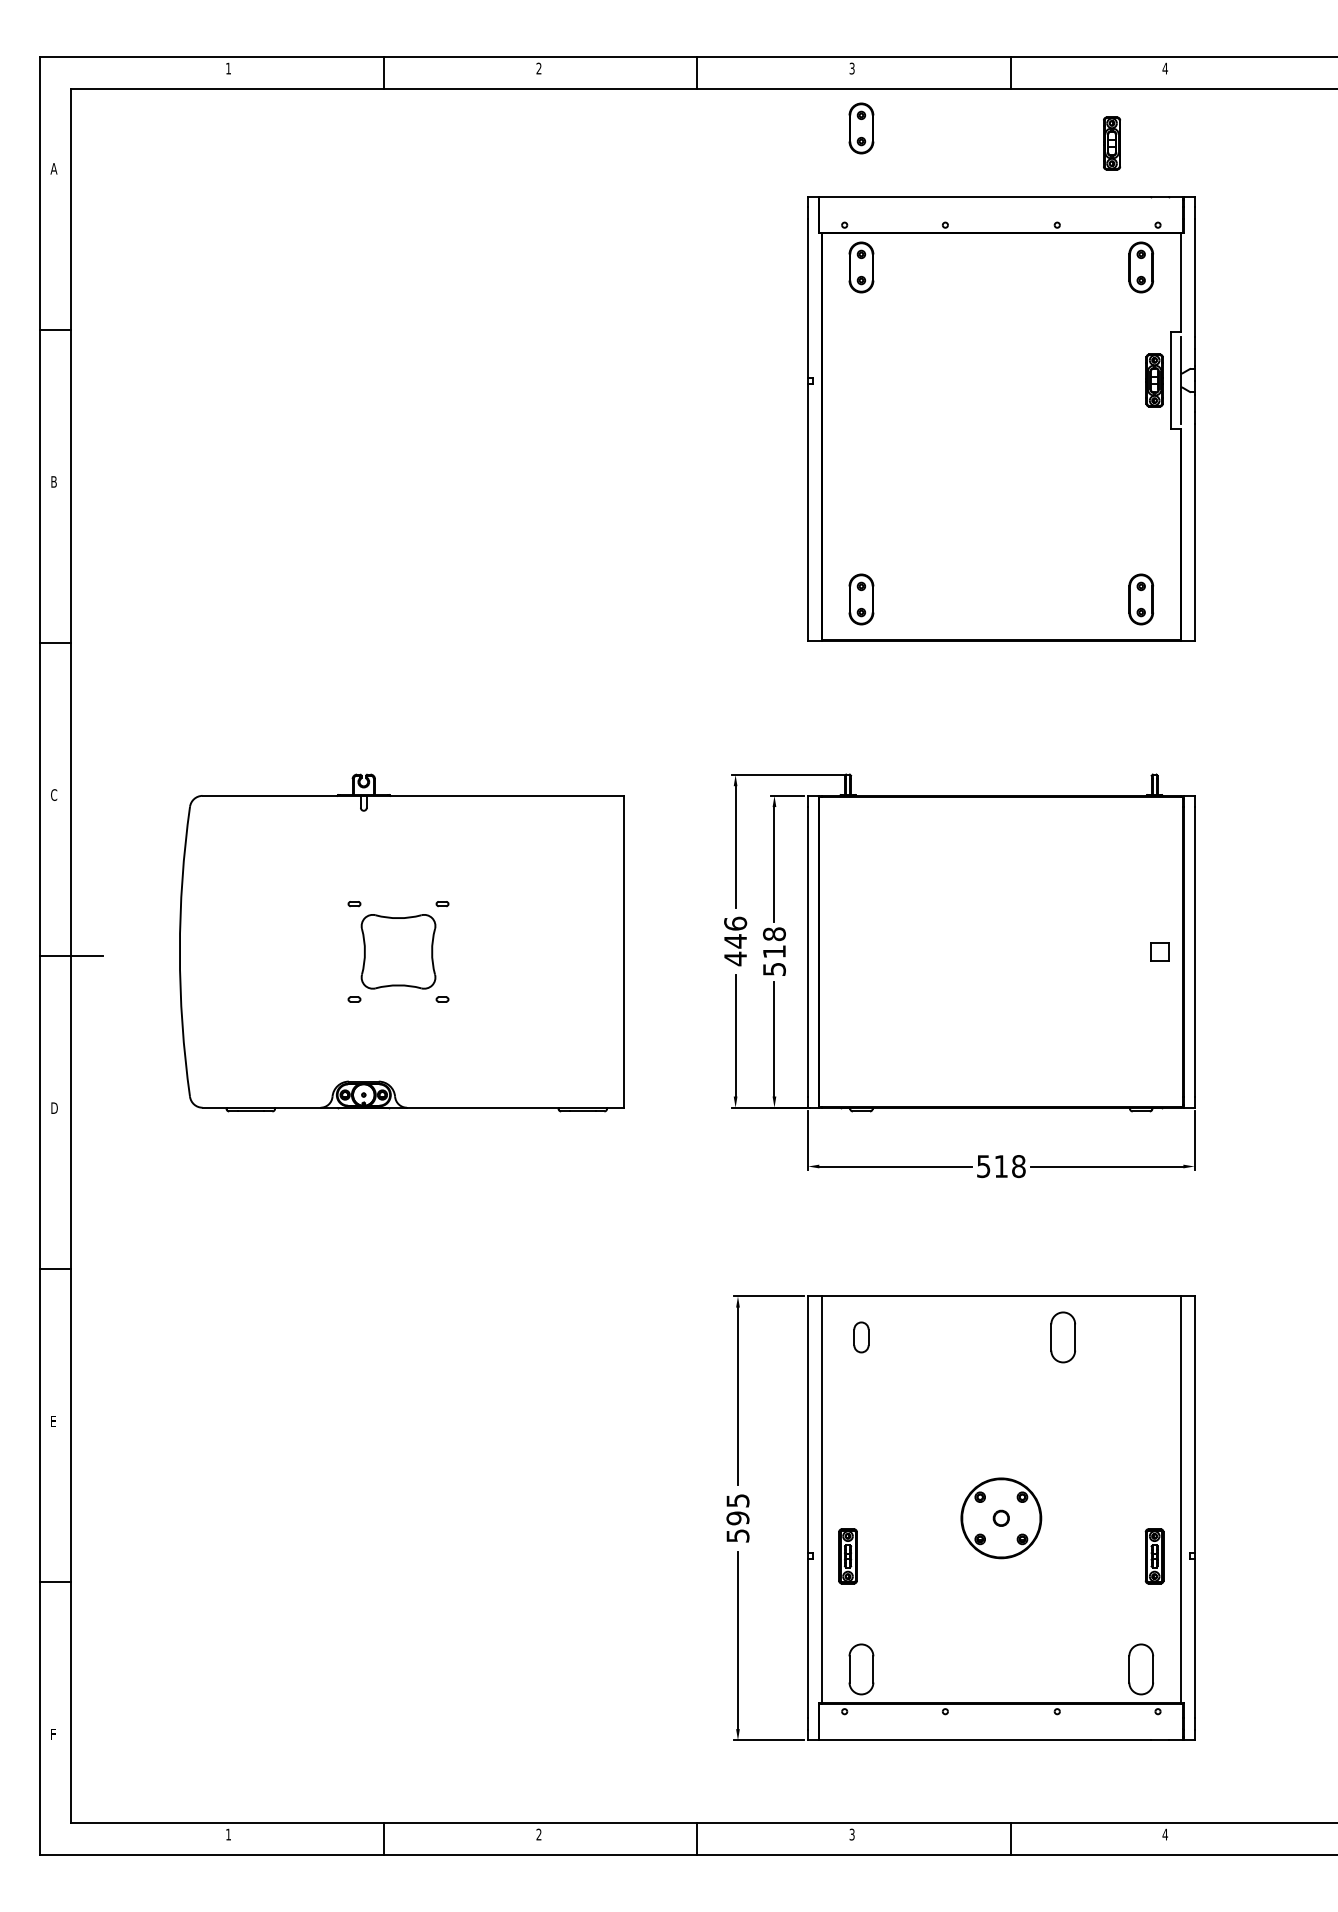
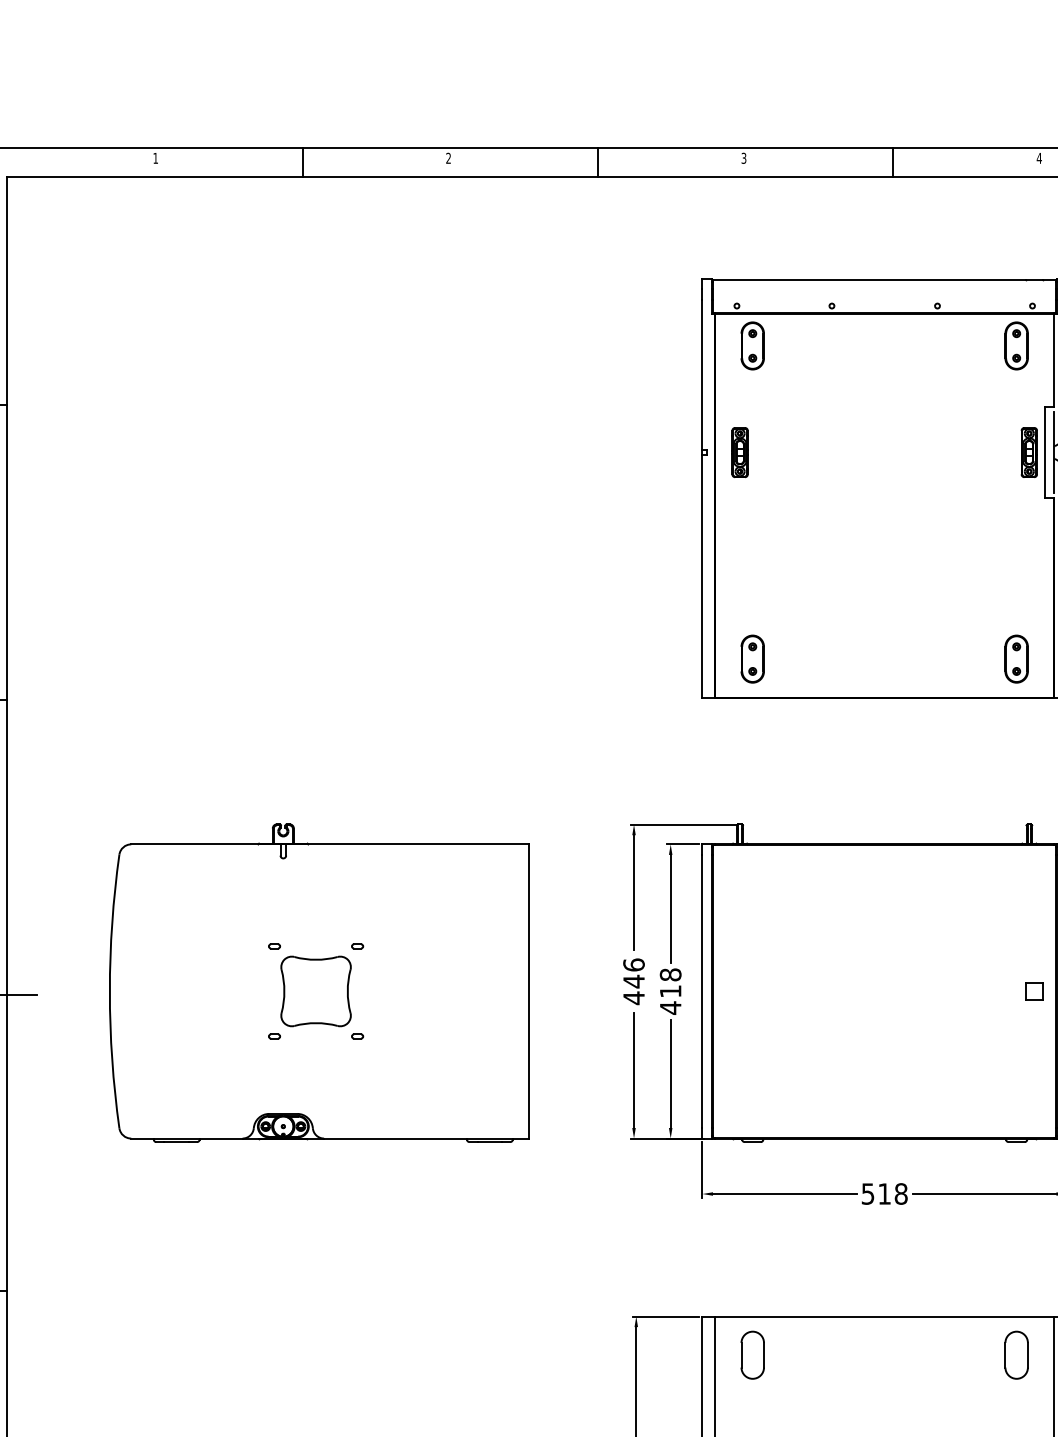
part: (861, 128) -> (752, 214), removed
part: (1111, 143) -> (739, 452), moved
text: (774, 969) -> (670, 1008), 518 -> 418
part: (861, 1337) -> (752, 1355), size x1.67
part: (1062, 1337) -> (1015, 1355), moved

